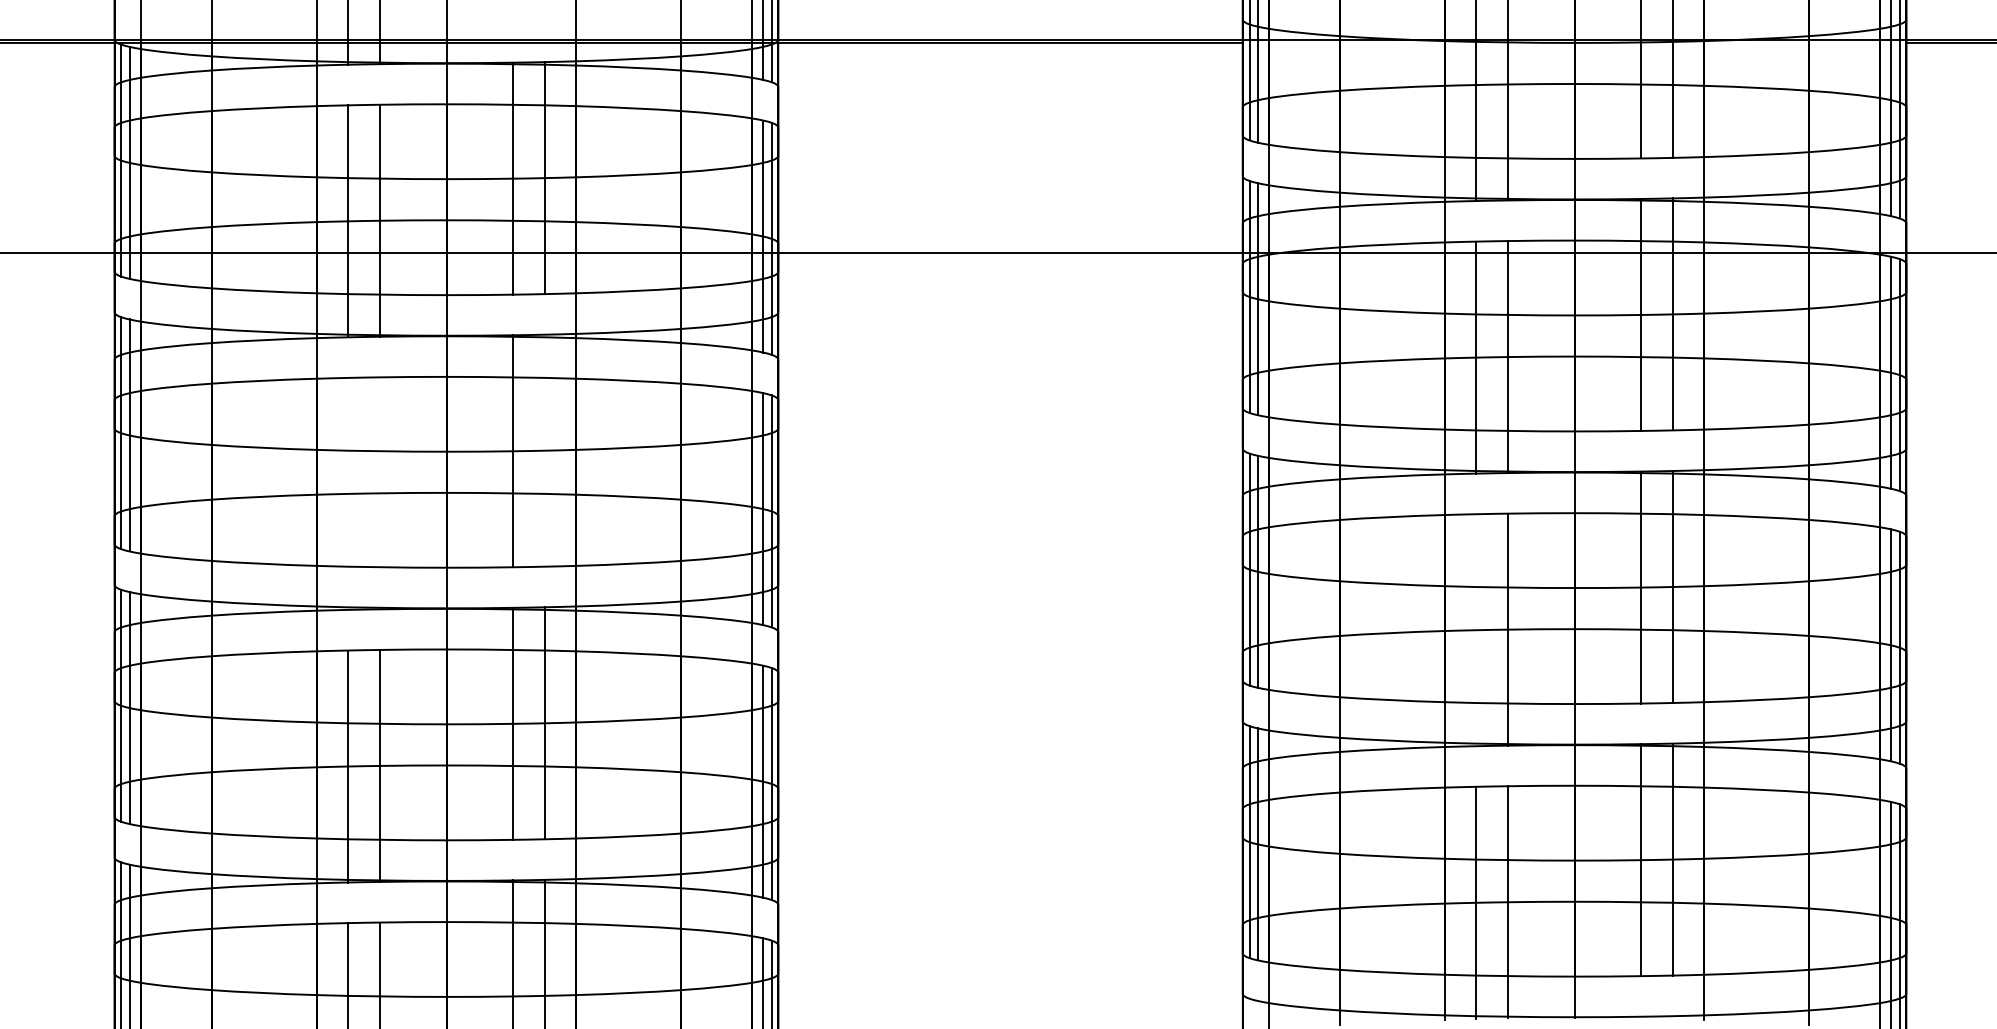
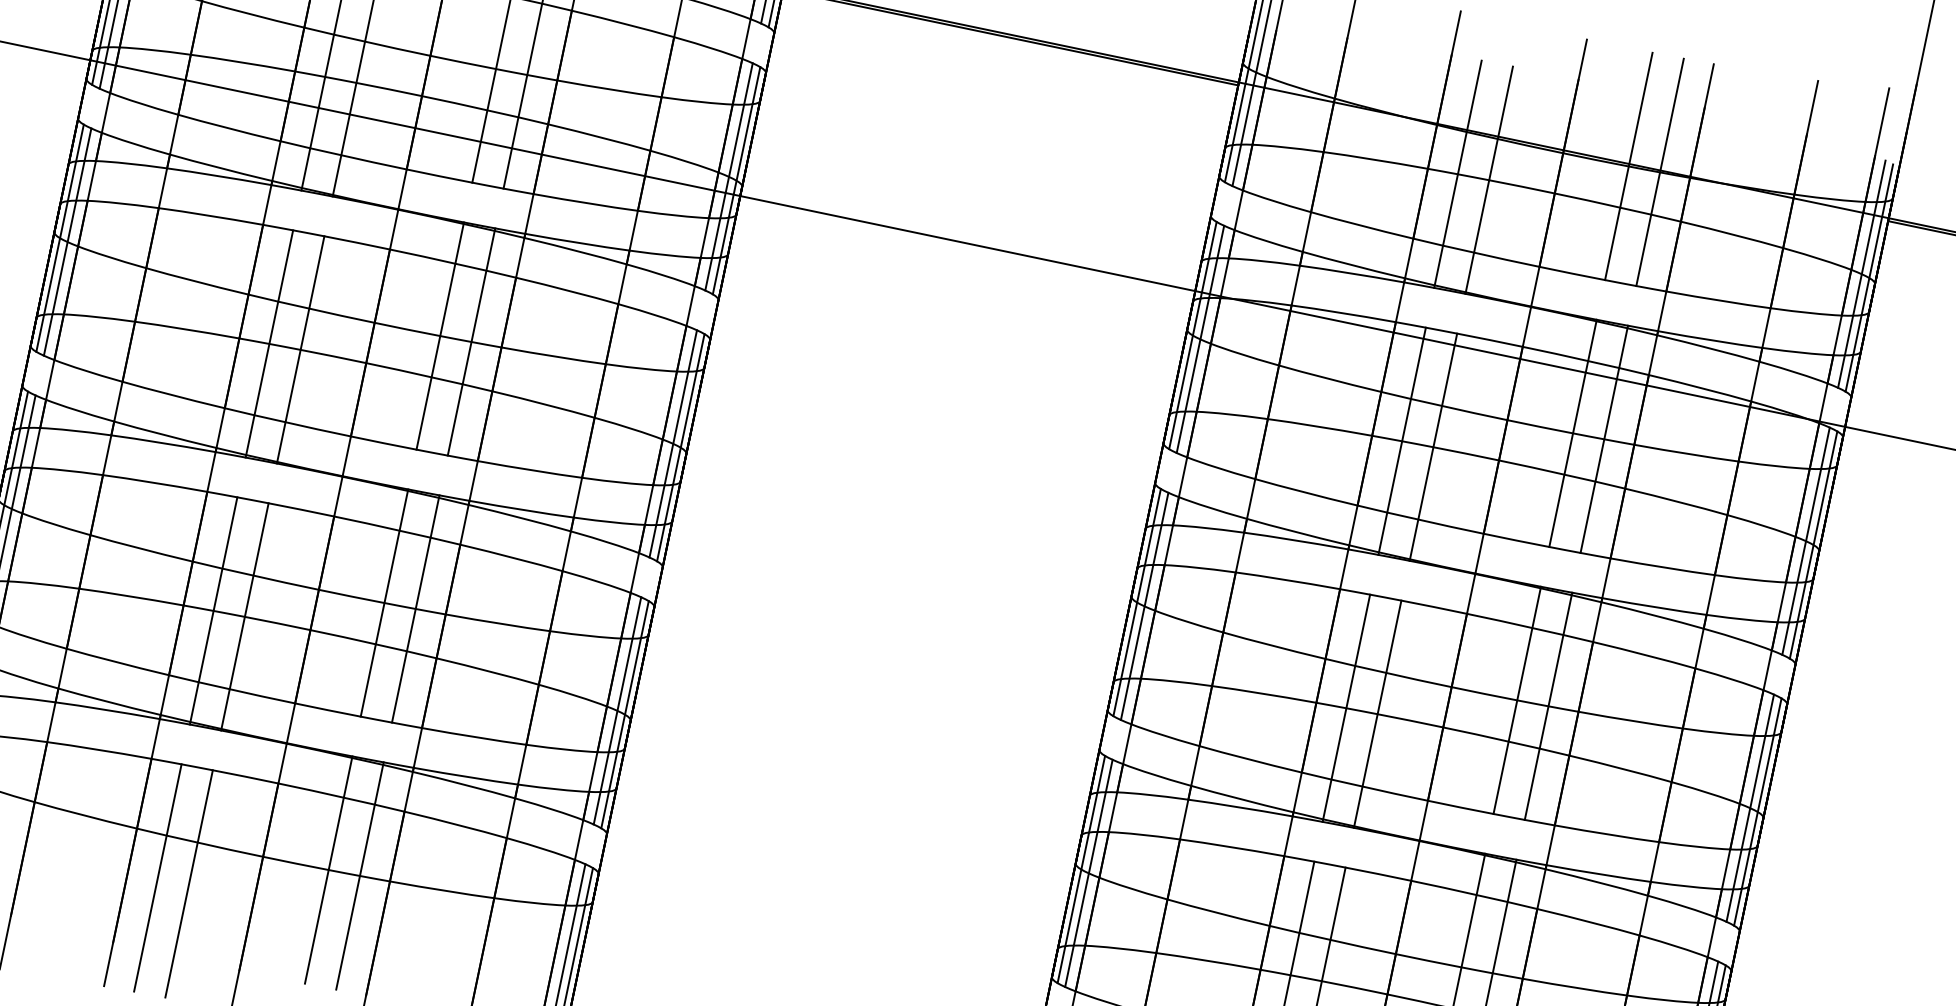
line: (545, 450) -> (471, 341), added
line: (347, 493) -> (269, 343), added
line: (379, 493) -> (300, 350), added
line: (1475, 630) -> (1345, 708), added

